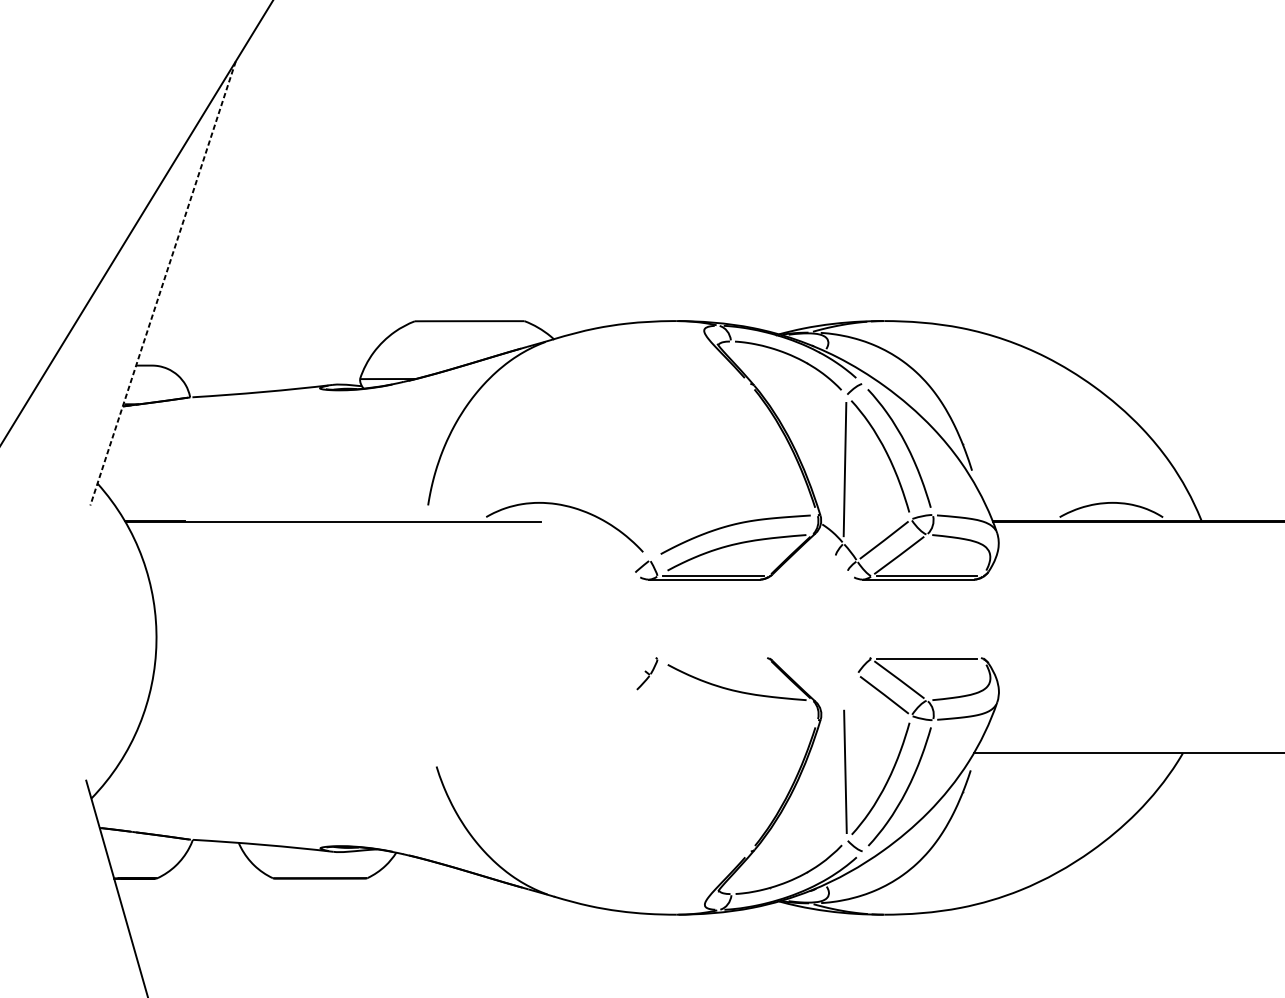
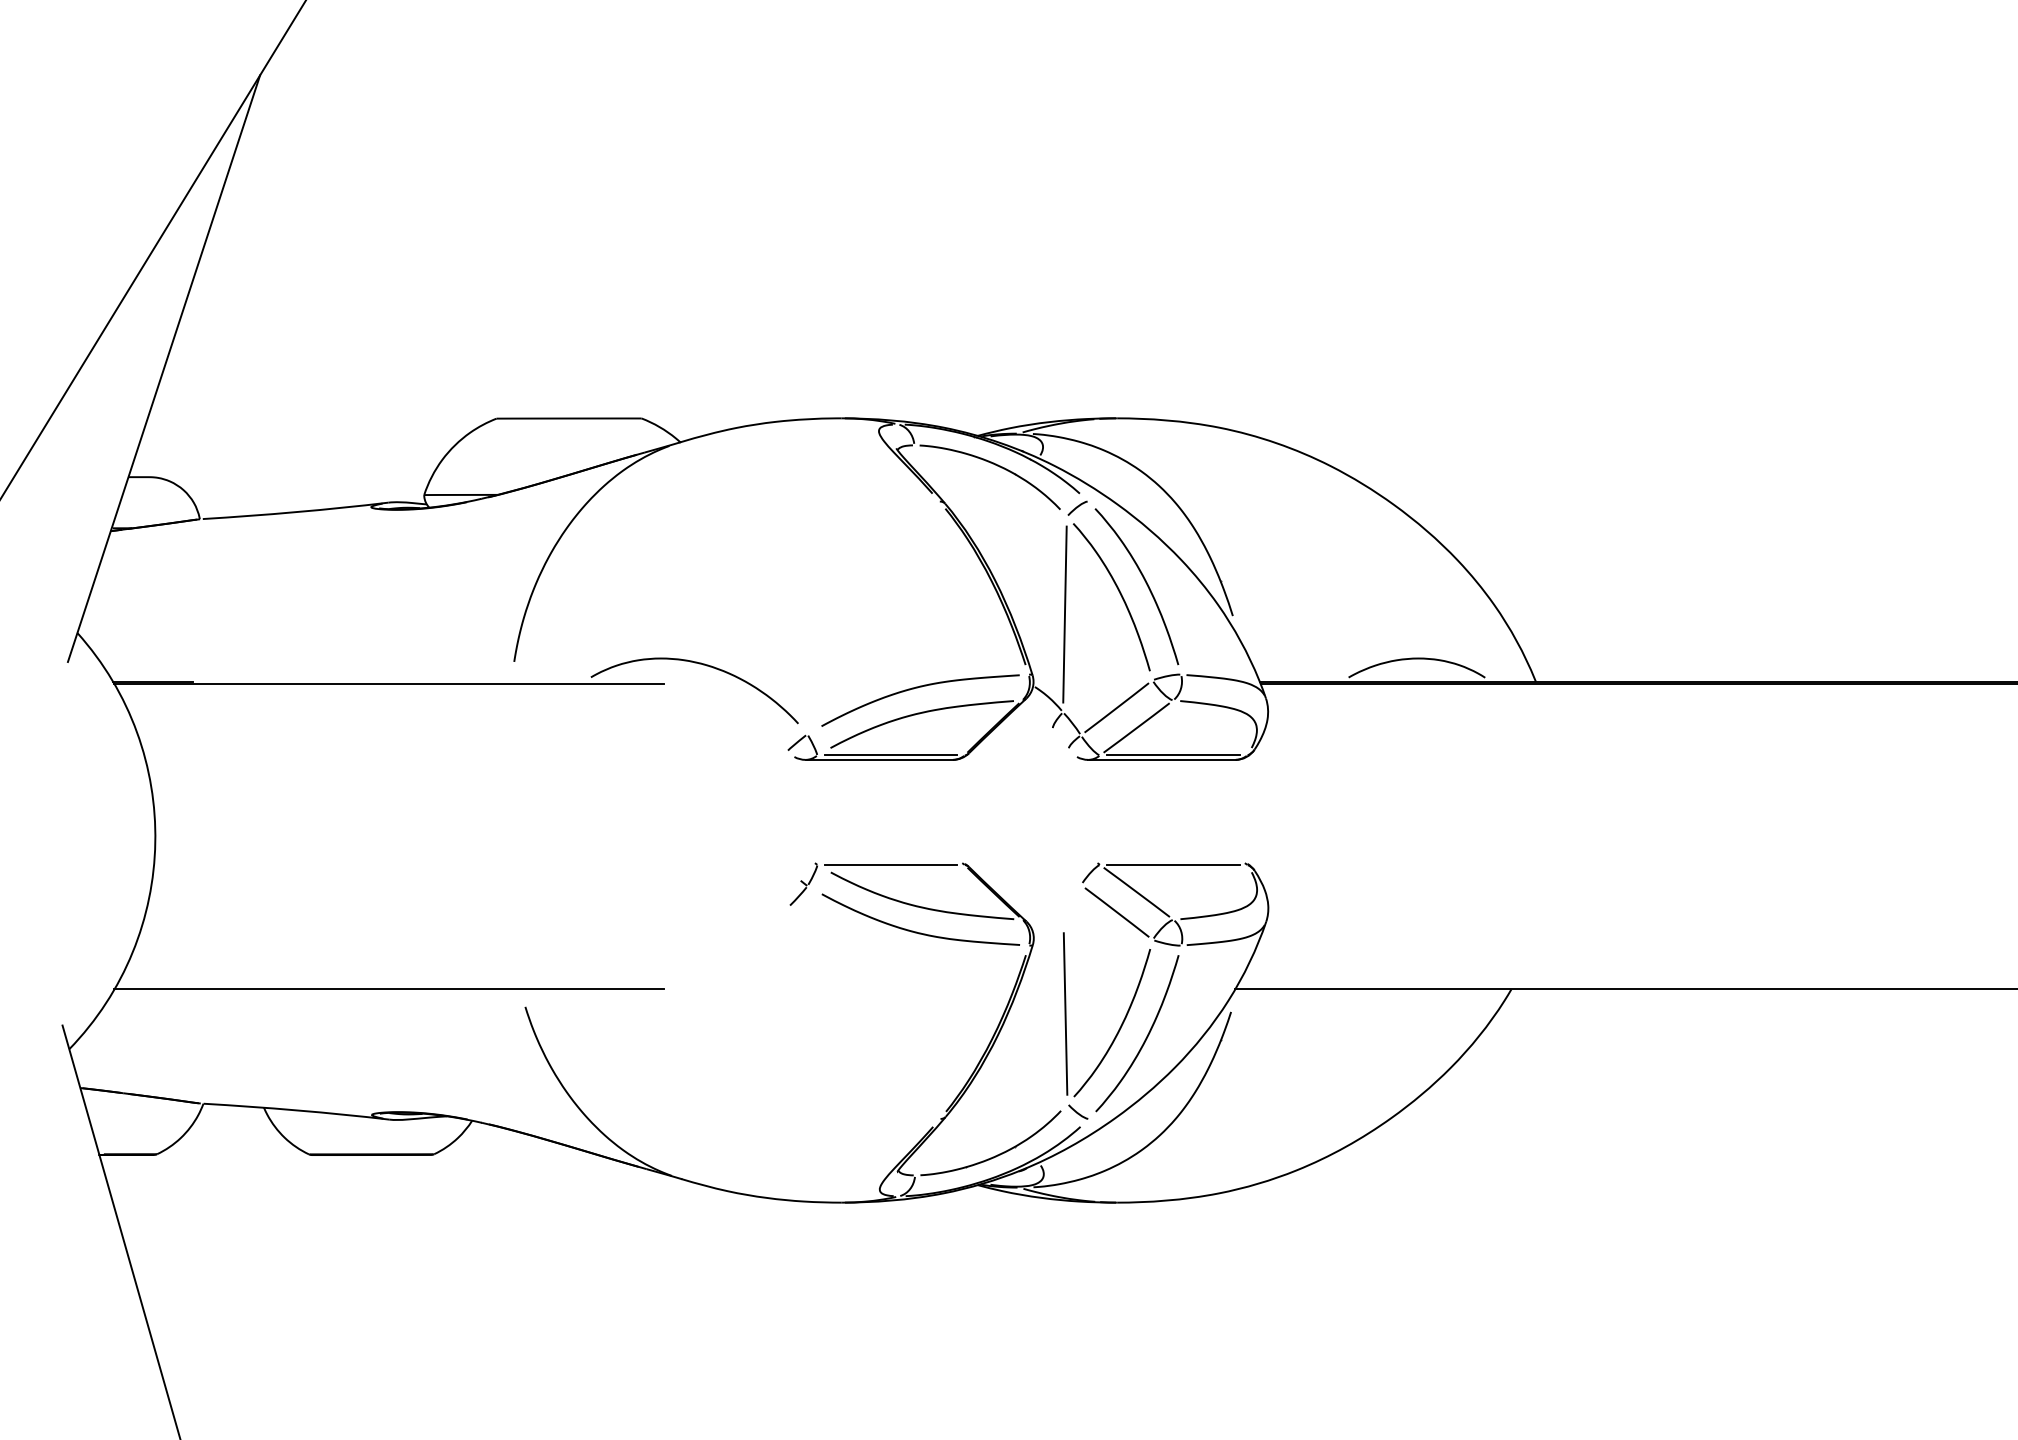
line: (163, 283) -> (164, 368), dashed -> solid
line: (712, 658) -> (890, 864), added
curve: (732, 709) -> (916, 931), added
line: (332, 753) -> (388, 989), added

